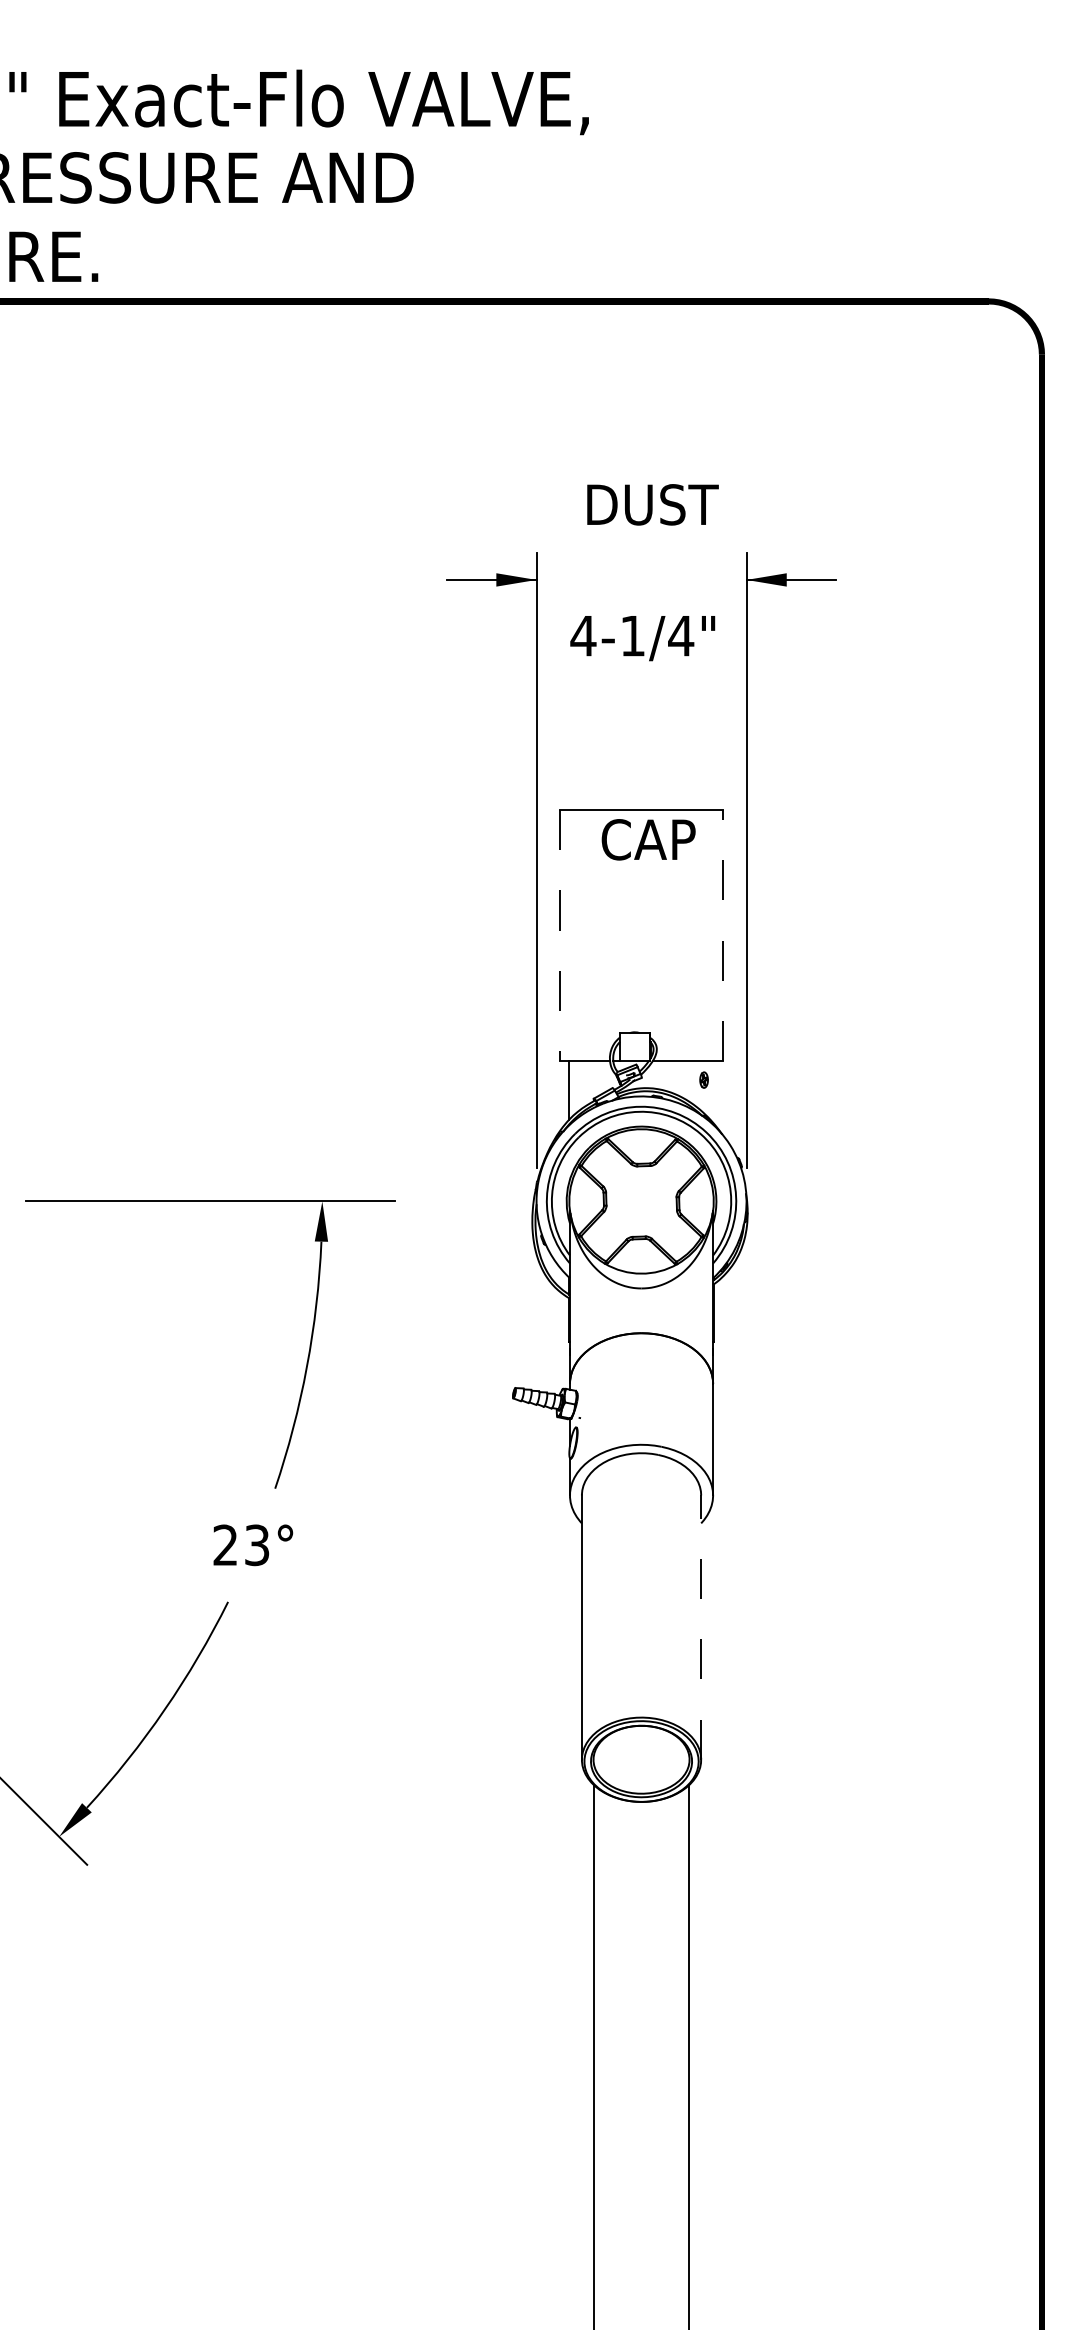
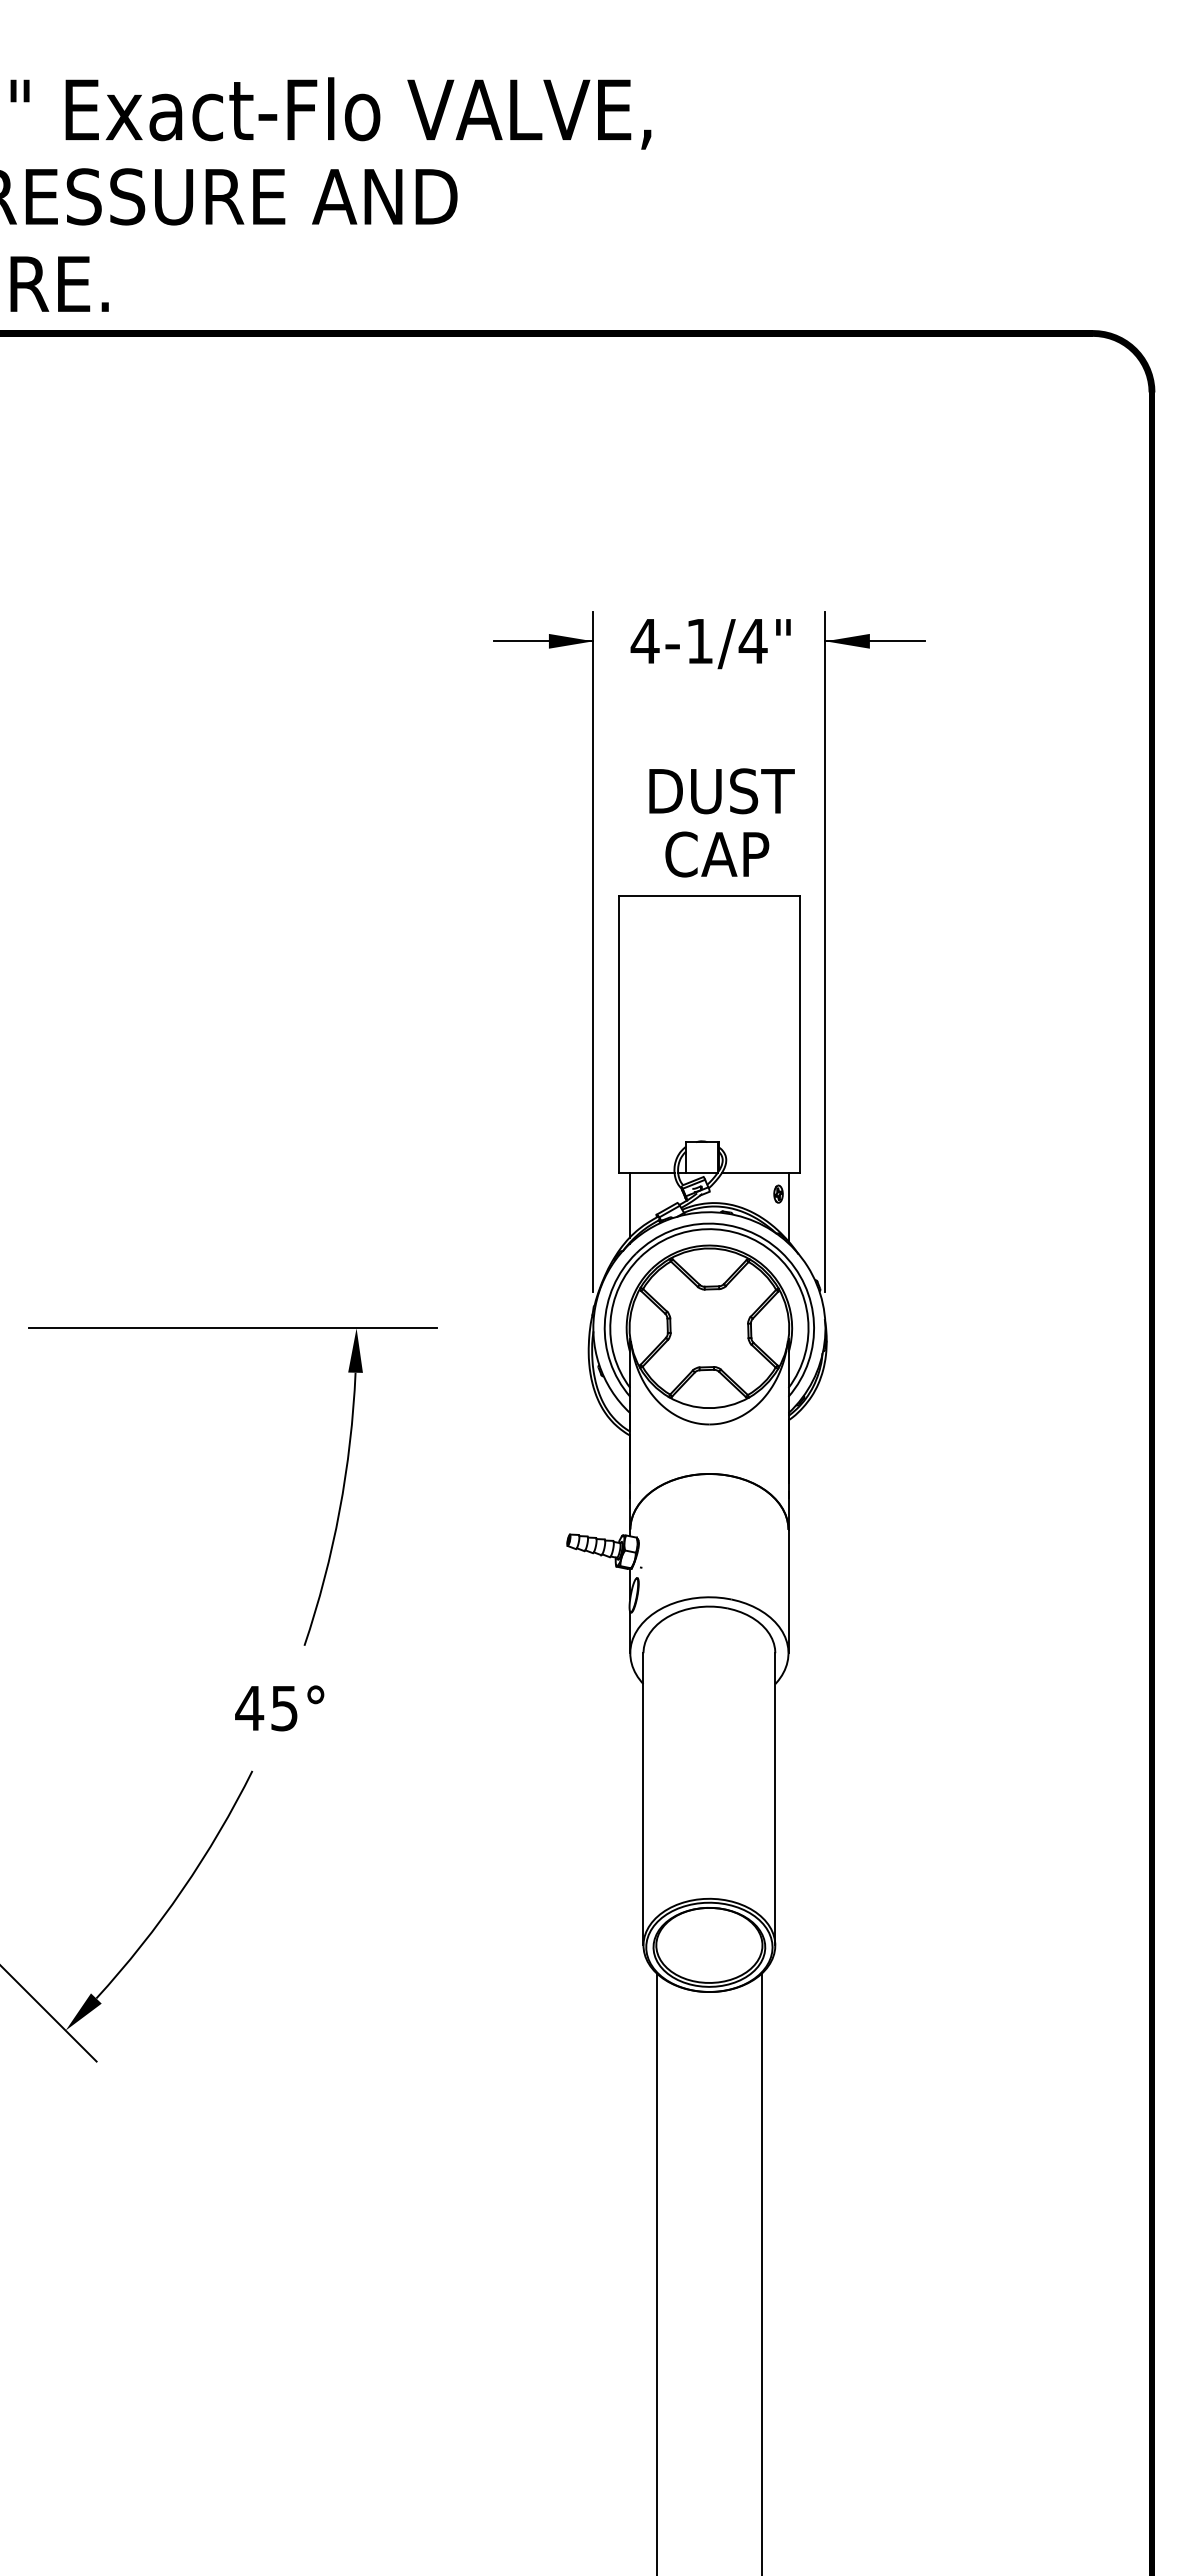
text: (652, 505) -> (721, 791), moved
text: (642, 638) -> (710, 644), moved
text: (648, 839) -> (717, 854), moved
line: (560, 935) -> (619, 1034), dashed -> solid
line: (723, 935) -> (799, 1034), dashed -> solid
line: (714, 1092) -> (789, 1207), added
text: (240, 1544) -> (266, 1707), 23° -> 45°
line: (701, 1626) -> (775, 1798), dashed -> solid

